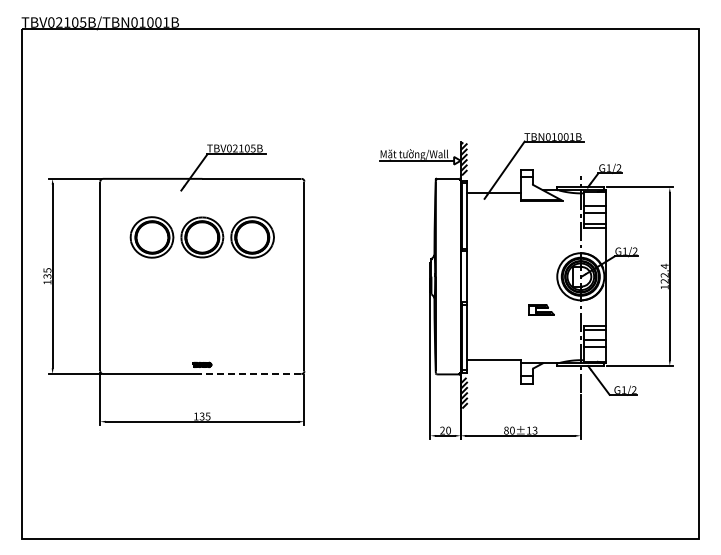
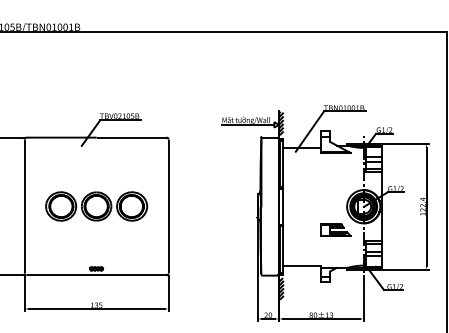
part: (201, 237) -> (96, 206), moved
part: (541, 309) -> (335, 229), size x1.67
line: (251, 374) -> (131, 275), dashed -> solid

